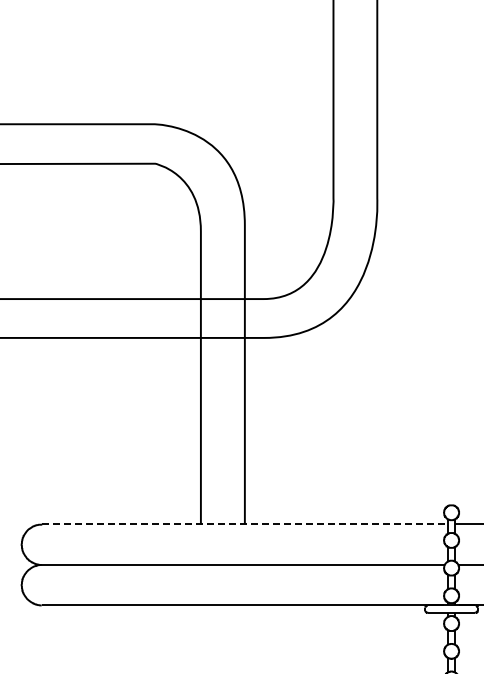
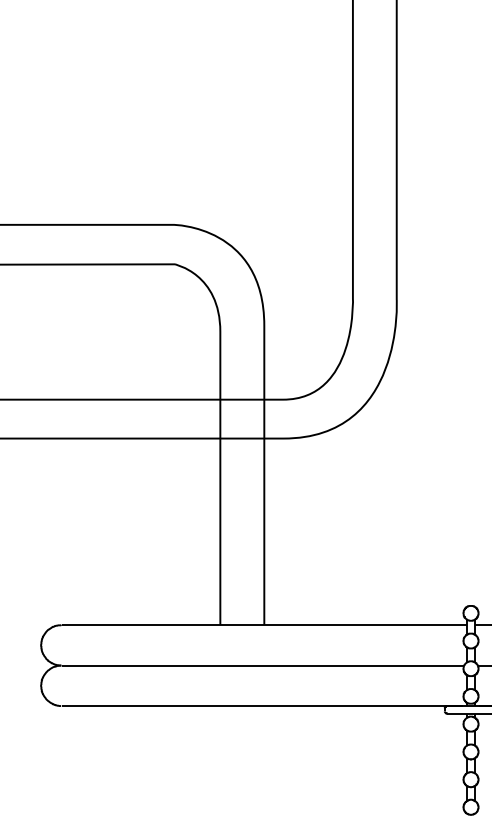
line: (245, 523) -> (264, 624), dashed -> solid

